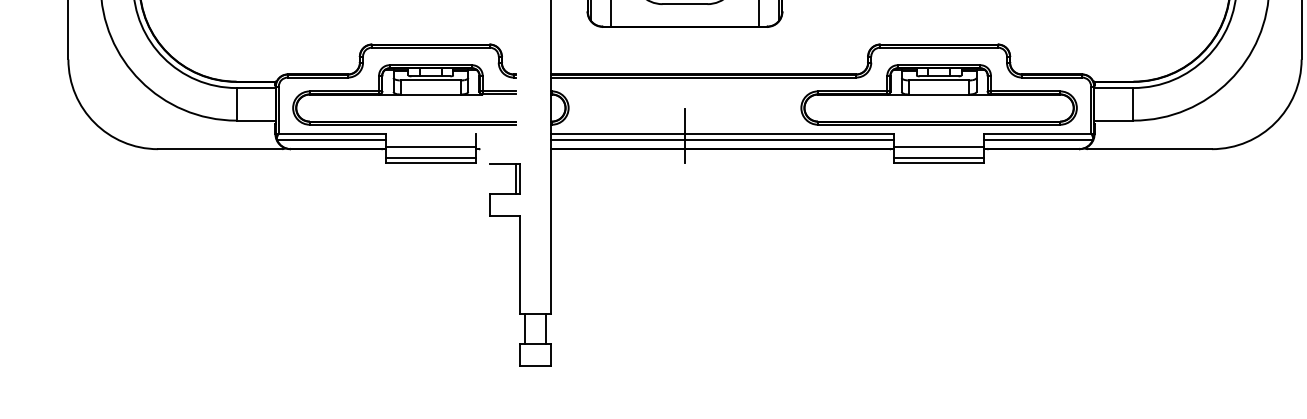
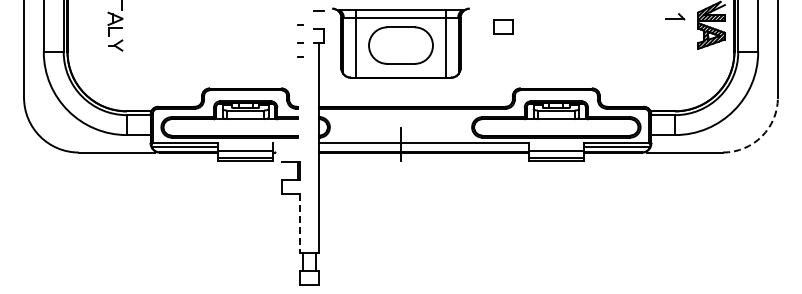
arc: (1274, 122) -> (761, 136), solid -> dashed
line: (721, 140) -> (423, 147), removed
line: (520, 265) -> (300, 223), solid -> dashed

